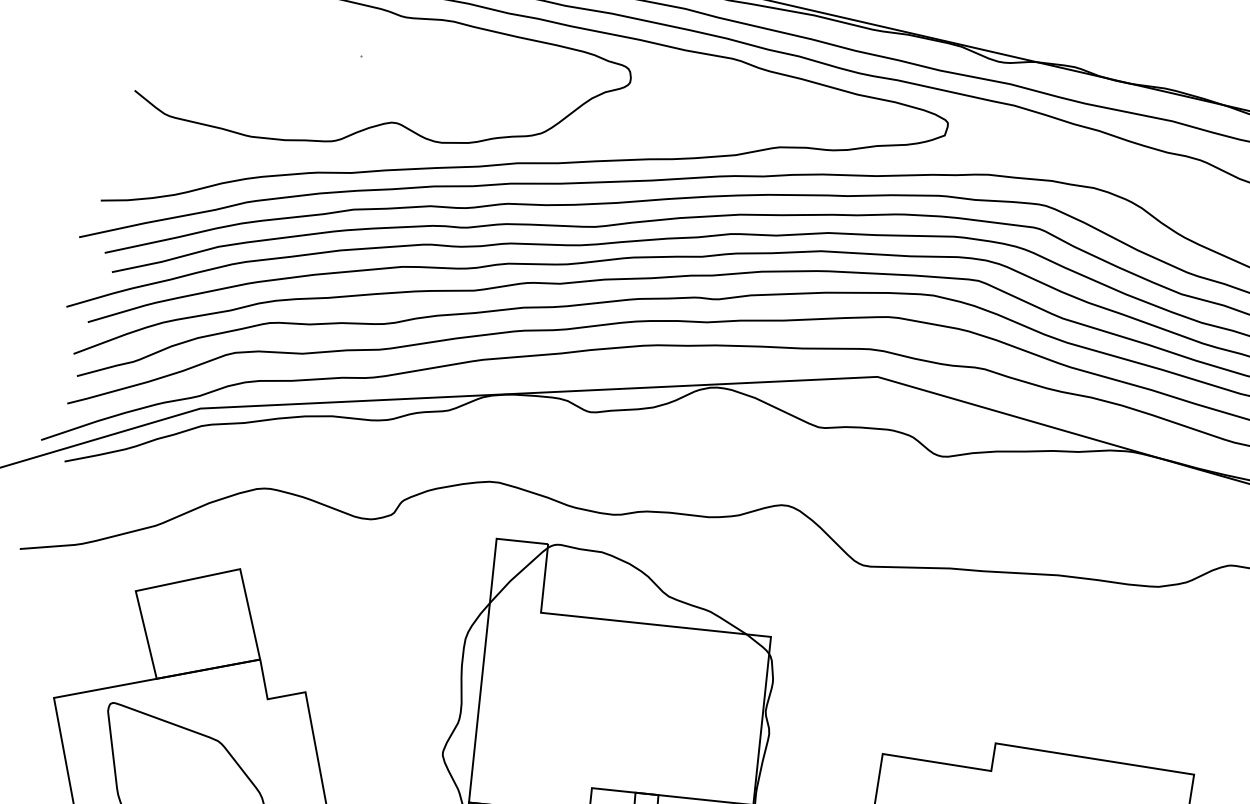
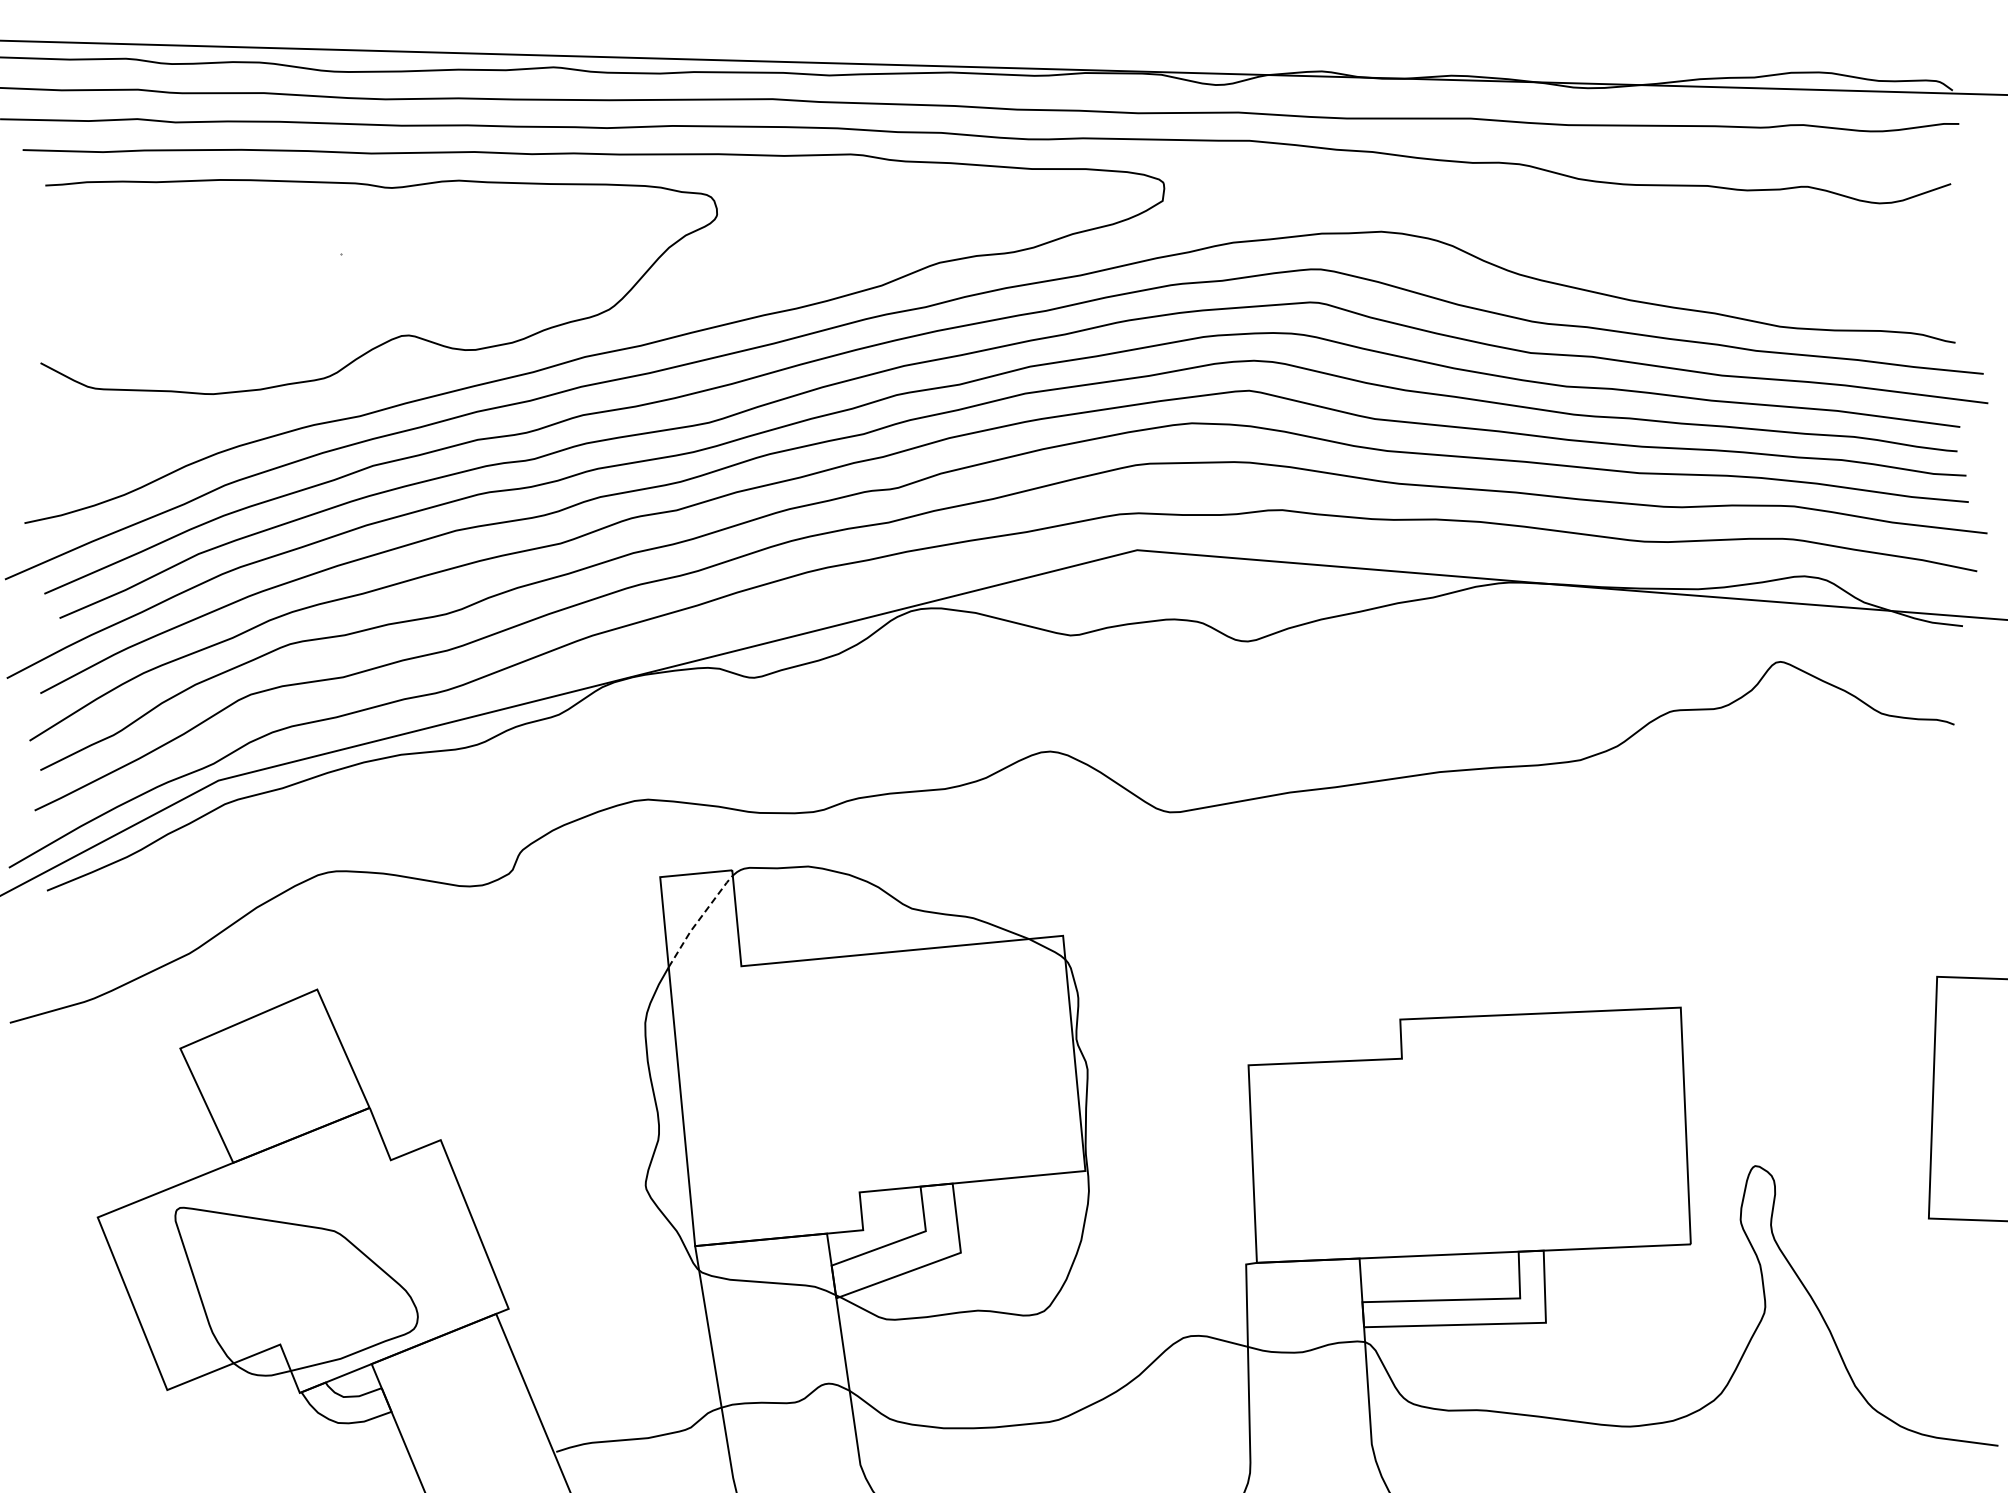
line: (518, 574) -> (699, 919), solid -> dashed

